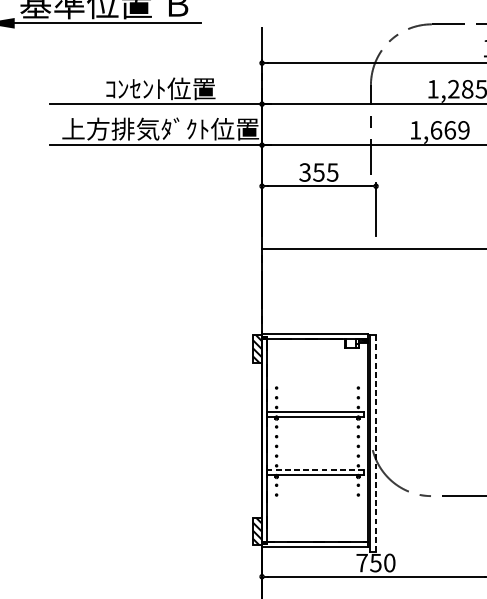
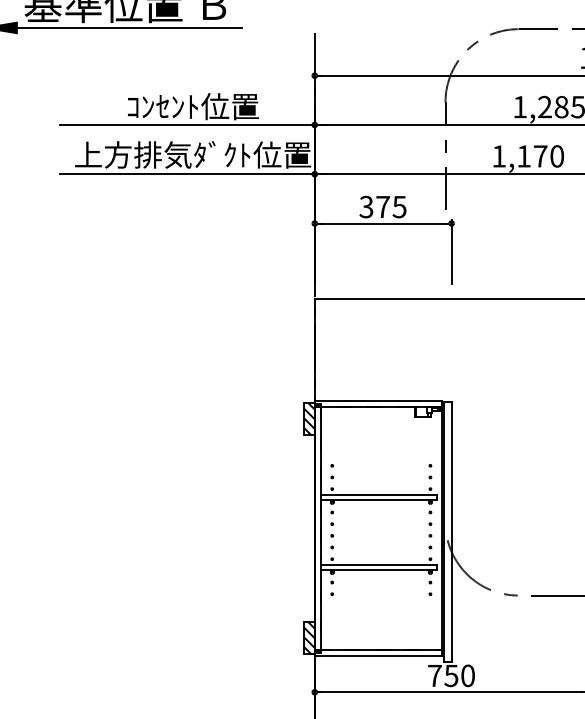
text: (450, 130) -> (540, 156), 1,669 -> 1,170
text: (318, 172) -> (382, 207), 355 -> 375
line: (375, 442) -> (451, 531), dashed -> solid
line: (315, 470) -> (378, 564), dashed -> solid

